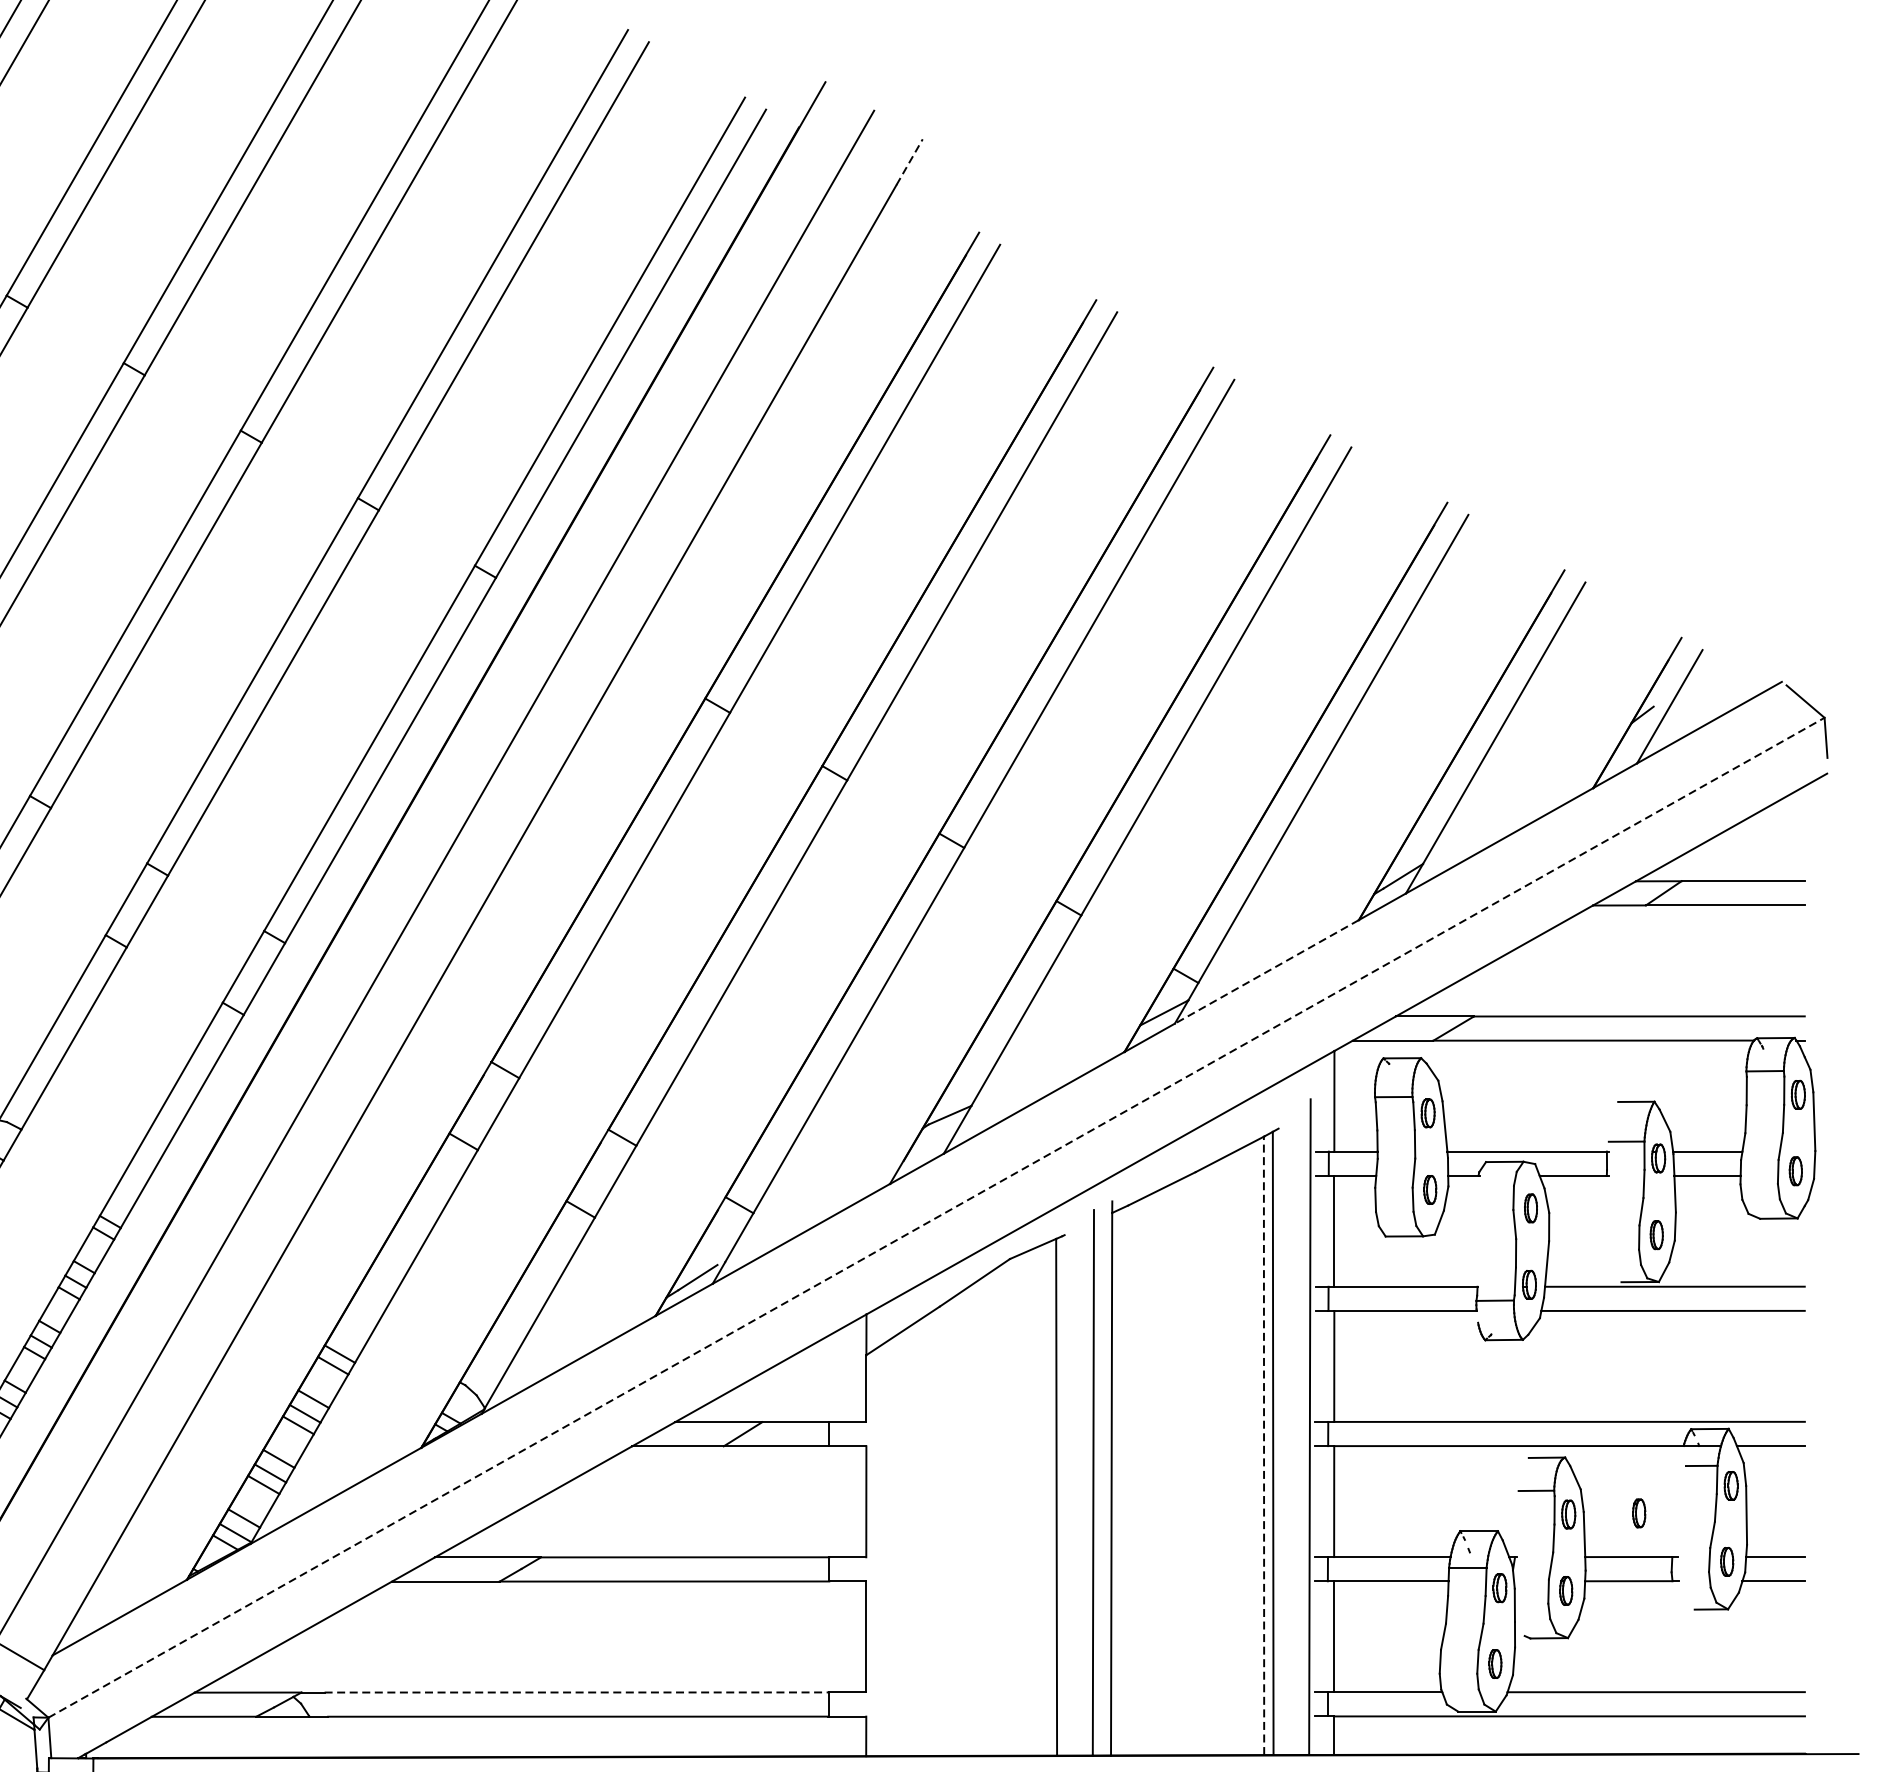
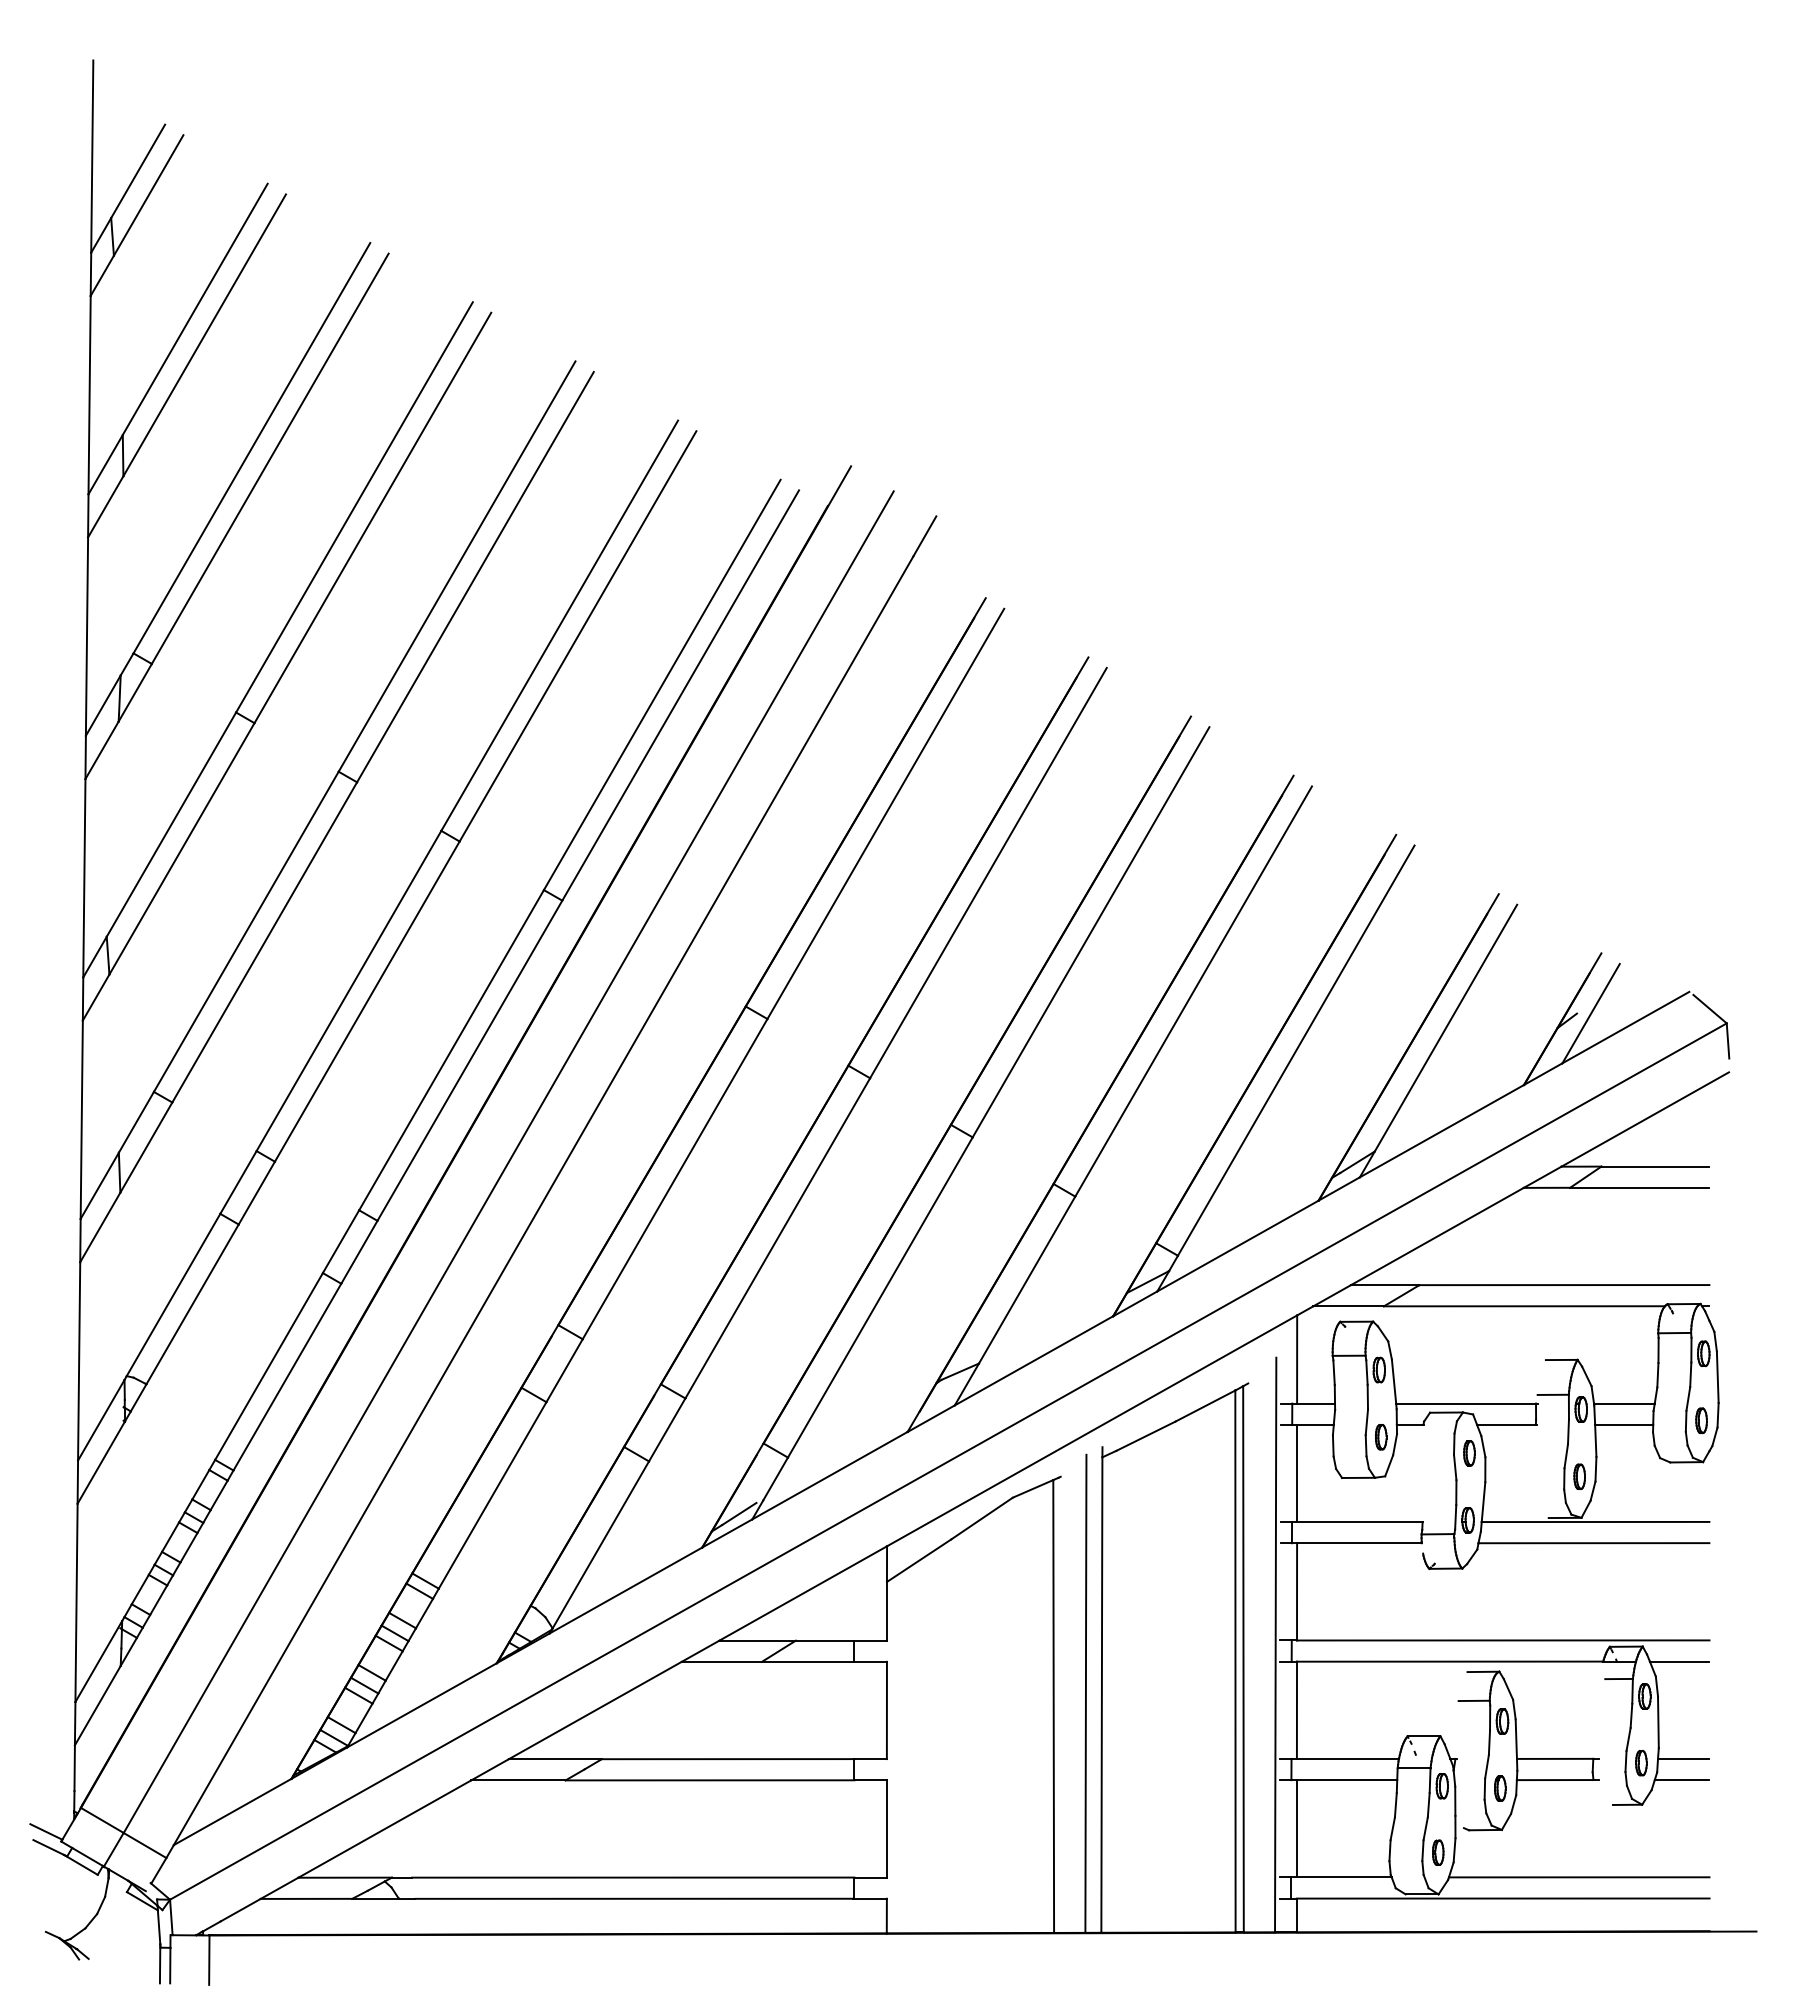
line: (910, 161) -> (925, 535), dashed -> solid
line: (1266, 972) -> (1237, 1246), dashed -> solid
line: (936, 1217) -> (948, 1461), dashed -> solid
line: (1264, 1445) -> (1235, 1661), dashed -> solid
part: (1639, 1513) -> (1564, 1720), removed
line: (577, 1692) -> (633, 1877), dashed -> solid

